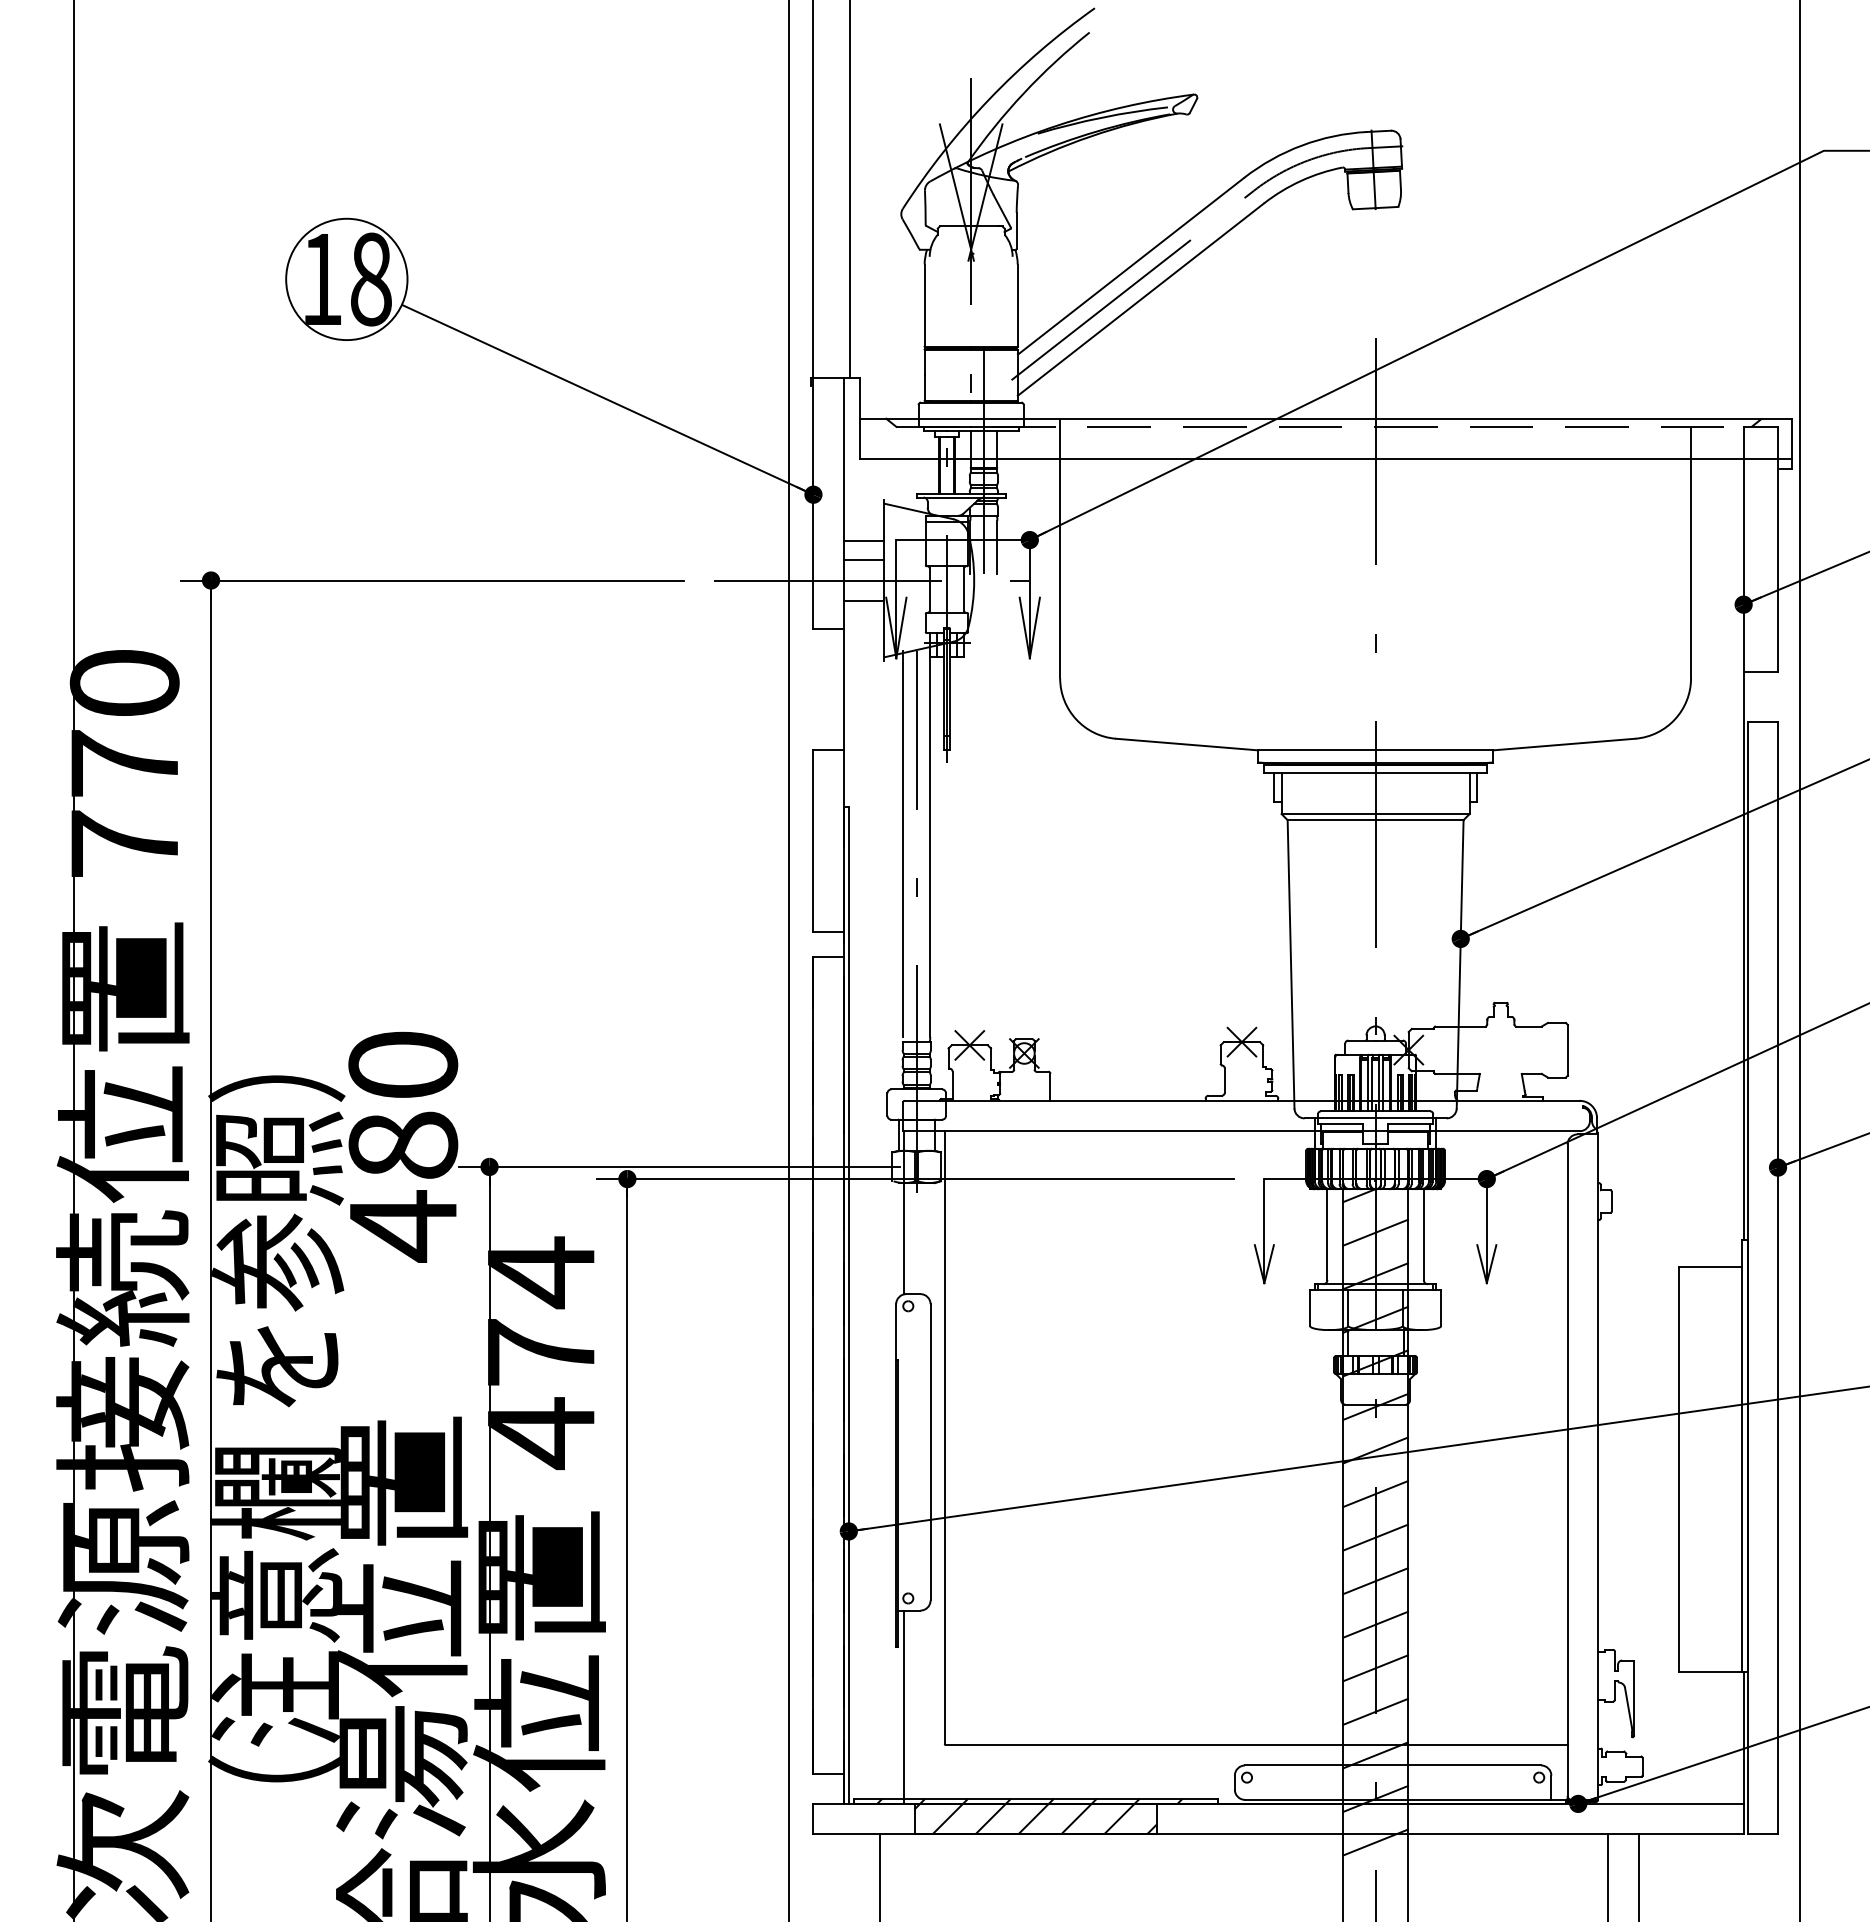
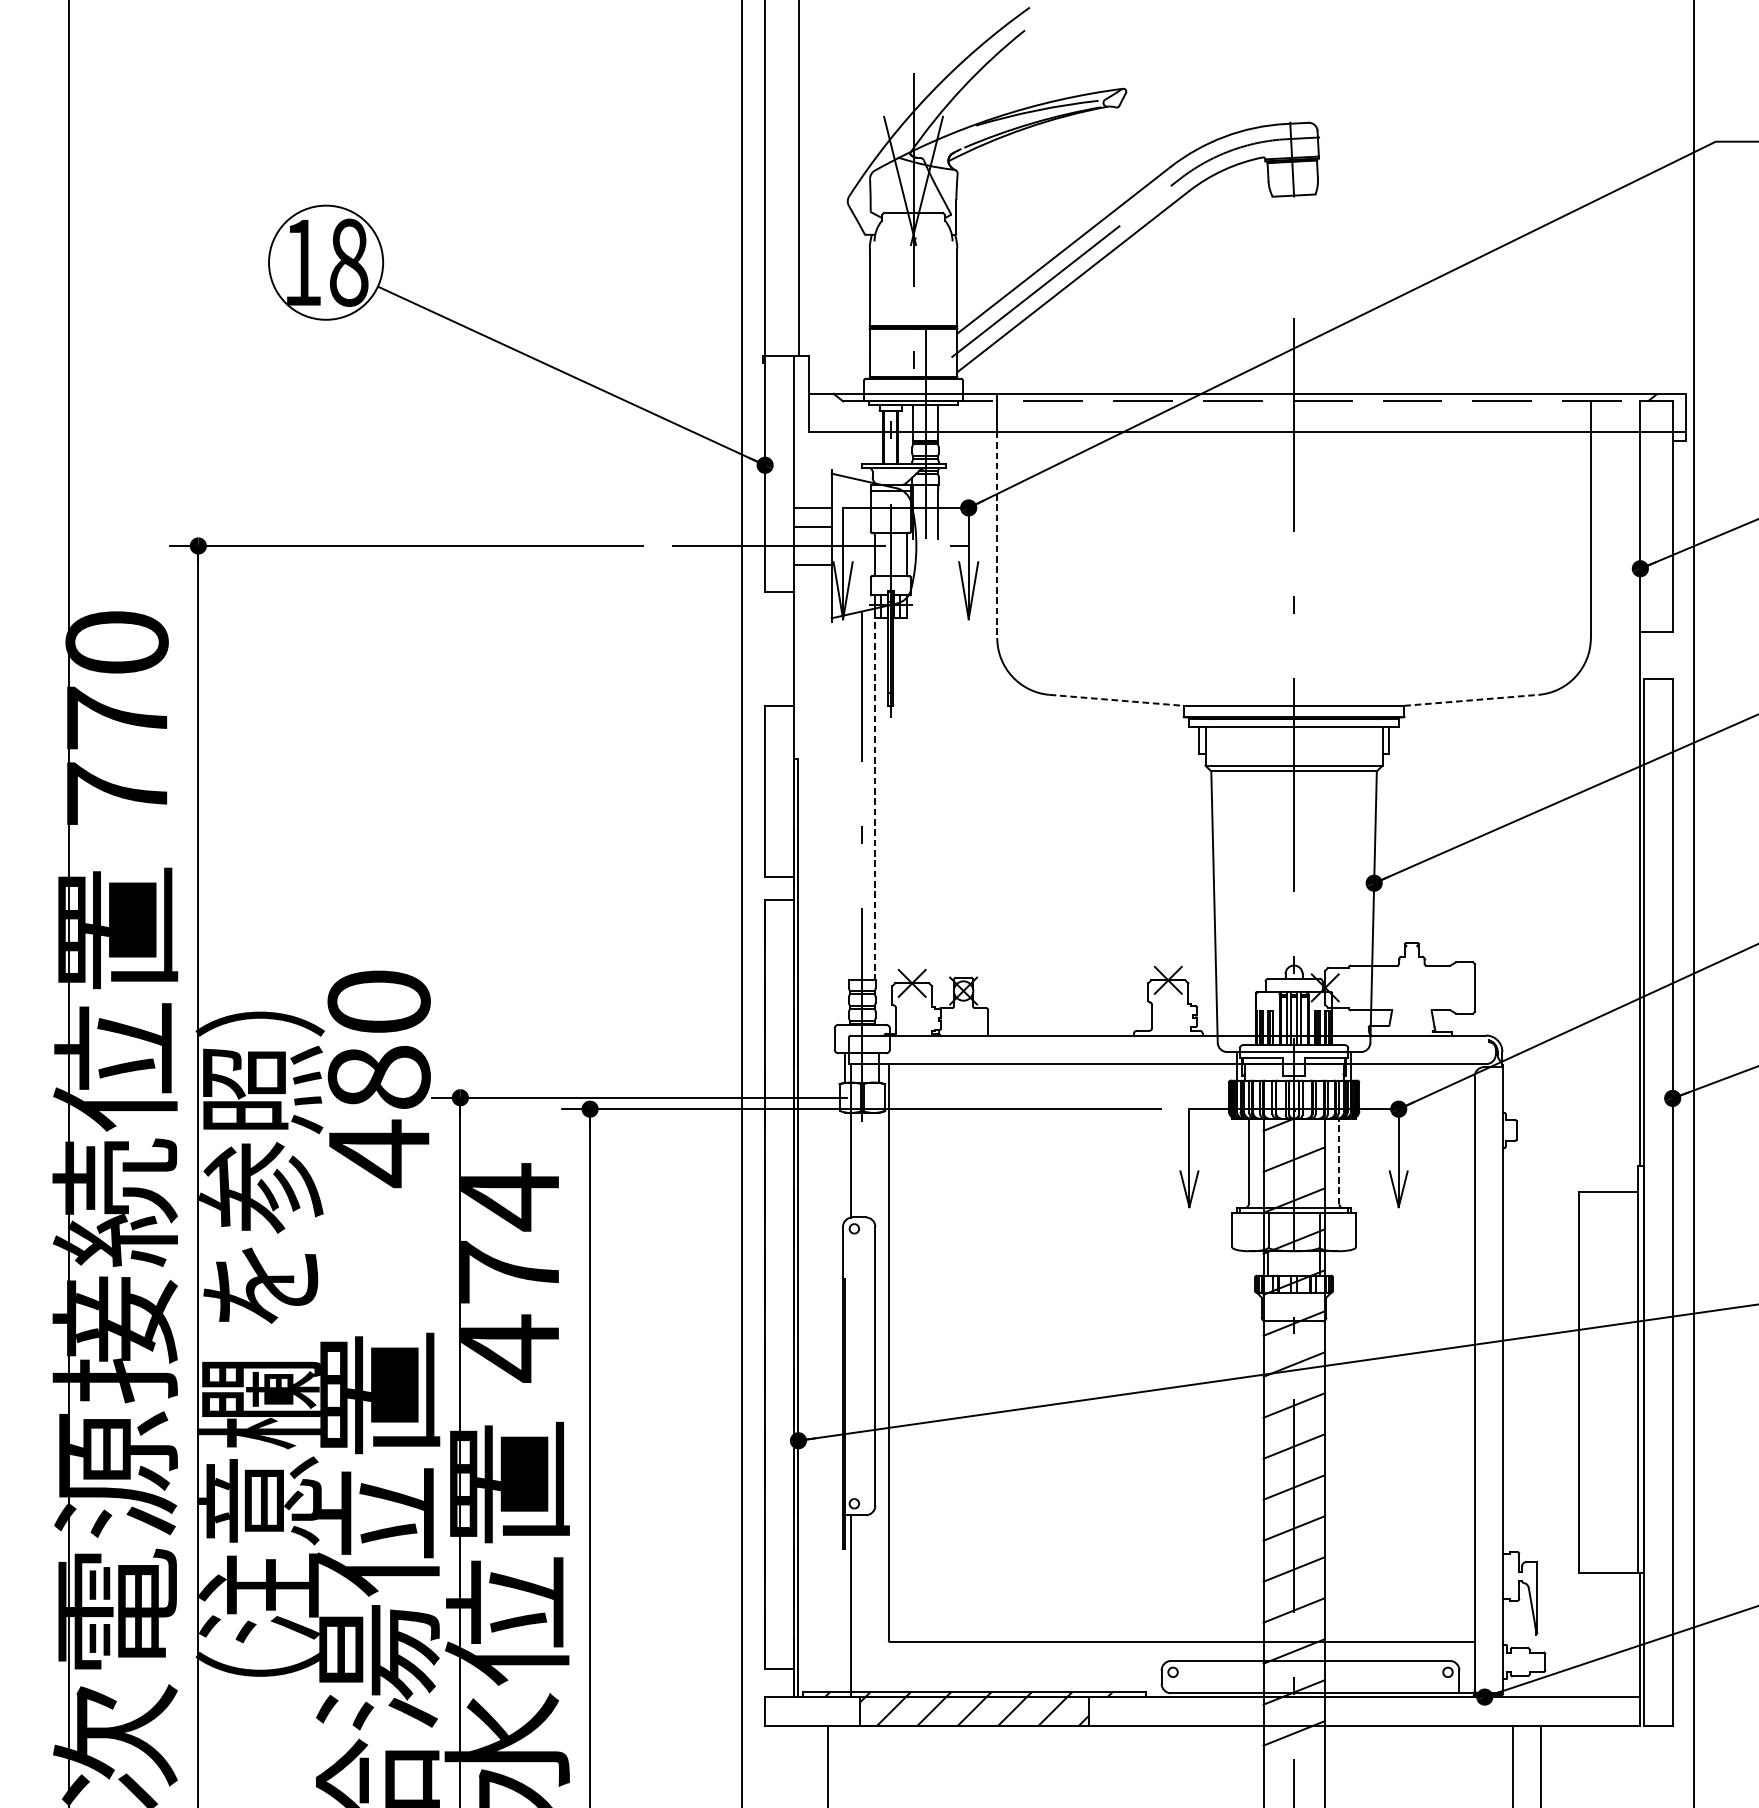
line: (1060, 568) -> (997, 534), solid -> dashed
line: (1187, 744) -> (1117, 700), solid -> dashed
line: (1564, 744) -> (1471, 700), solid -> dashed
line: (903, 843) -> (849, 793), removed
line: (930, 844) -> (875, 794), solid -> dashed
line: (1423, 1234) -> (1339, 1161), solid -> dashed

